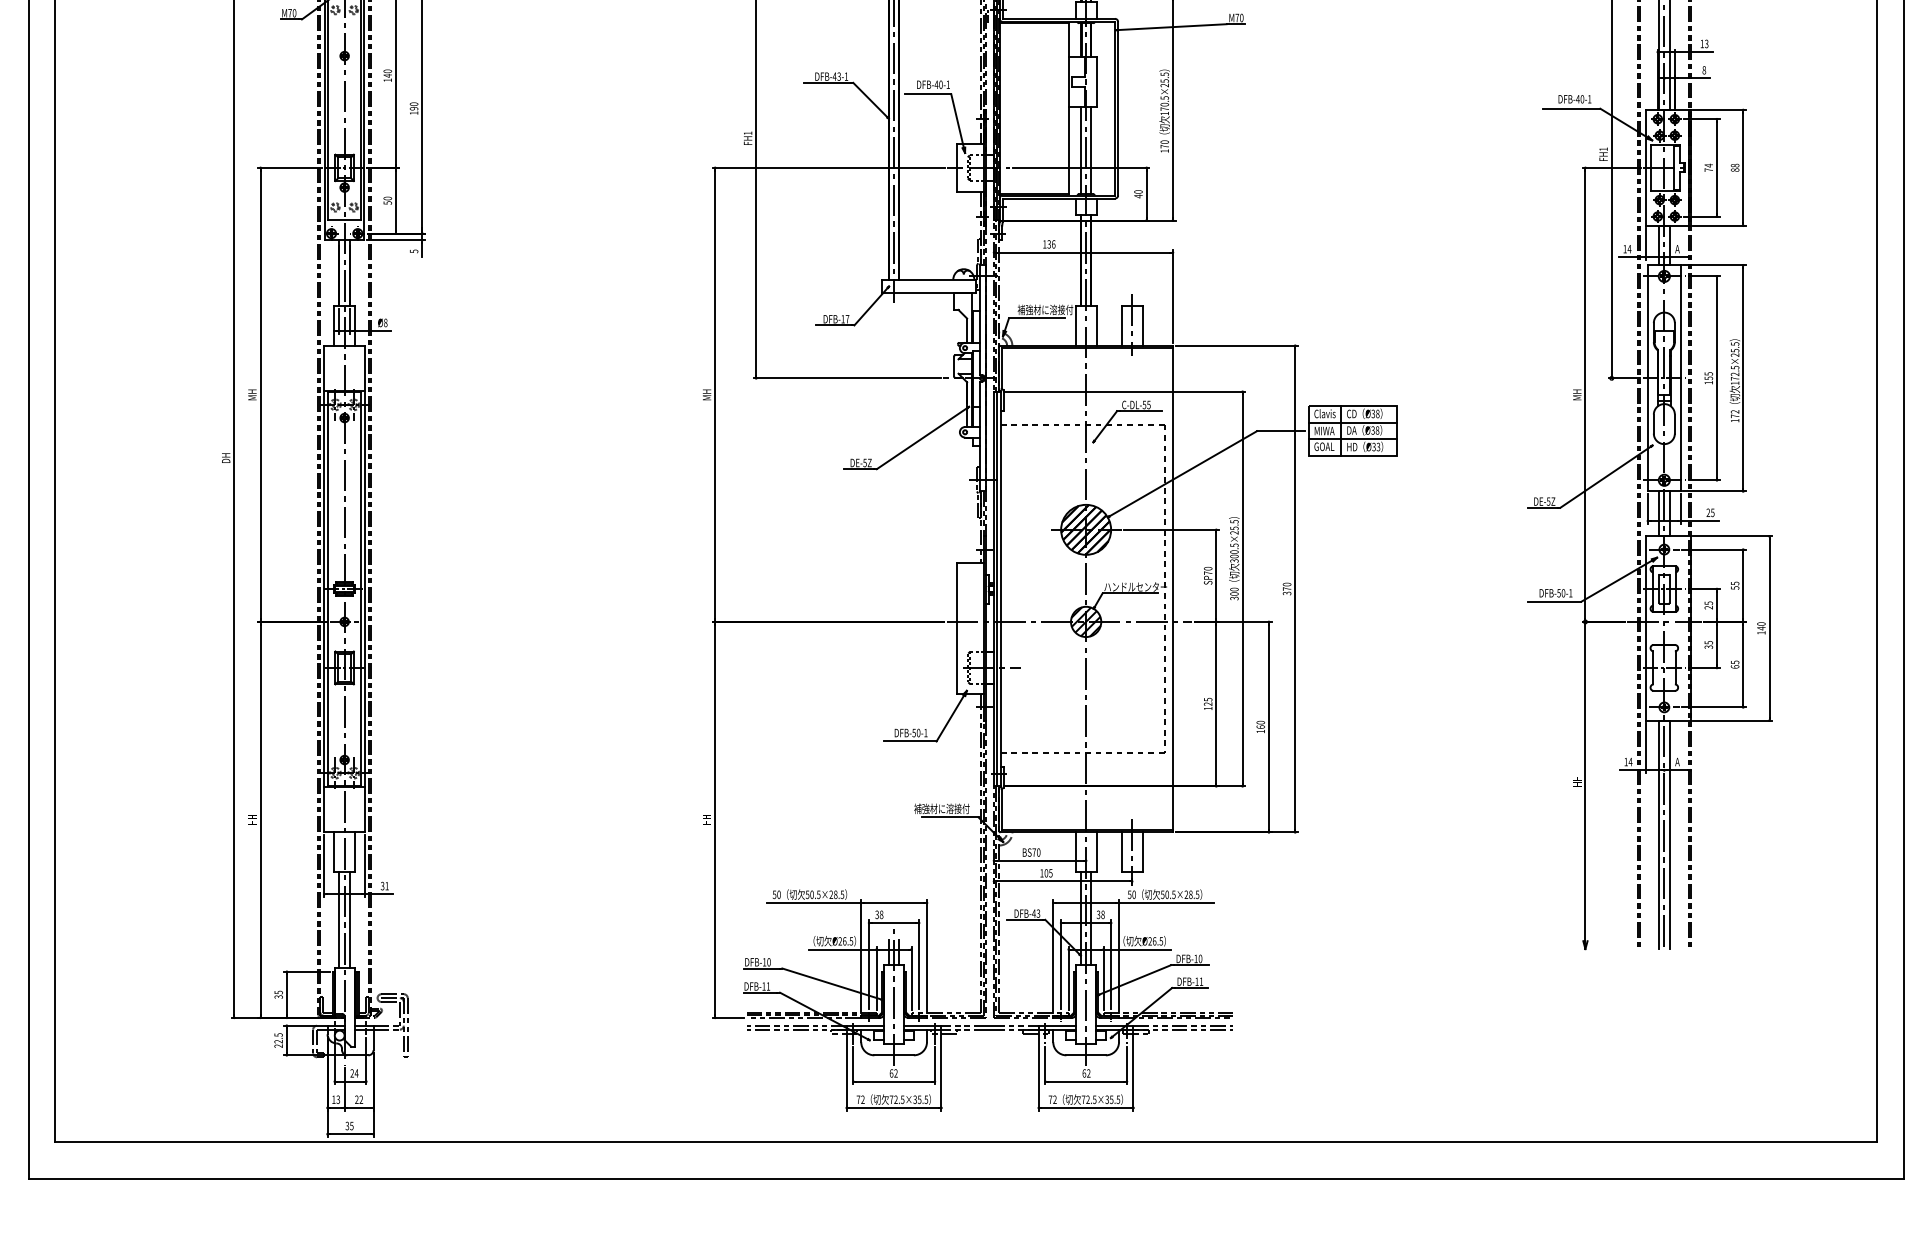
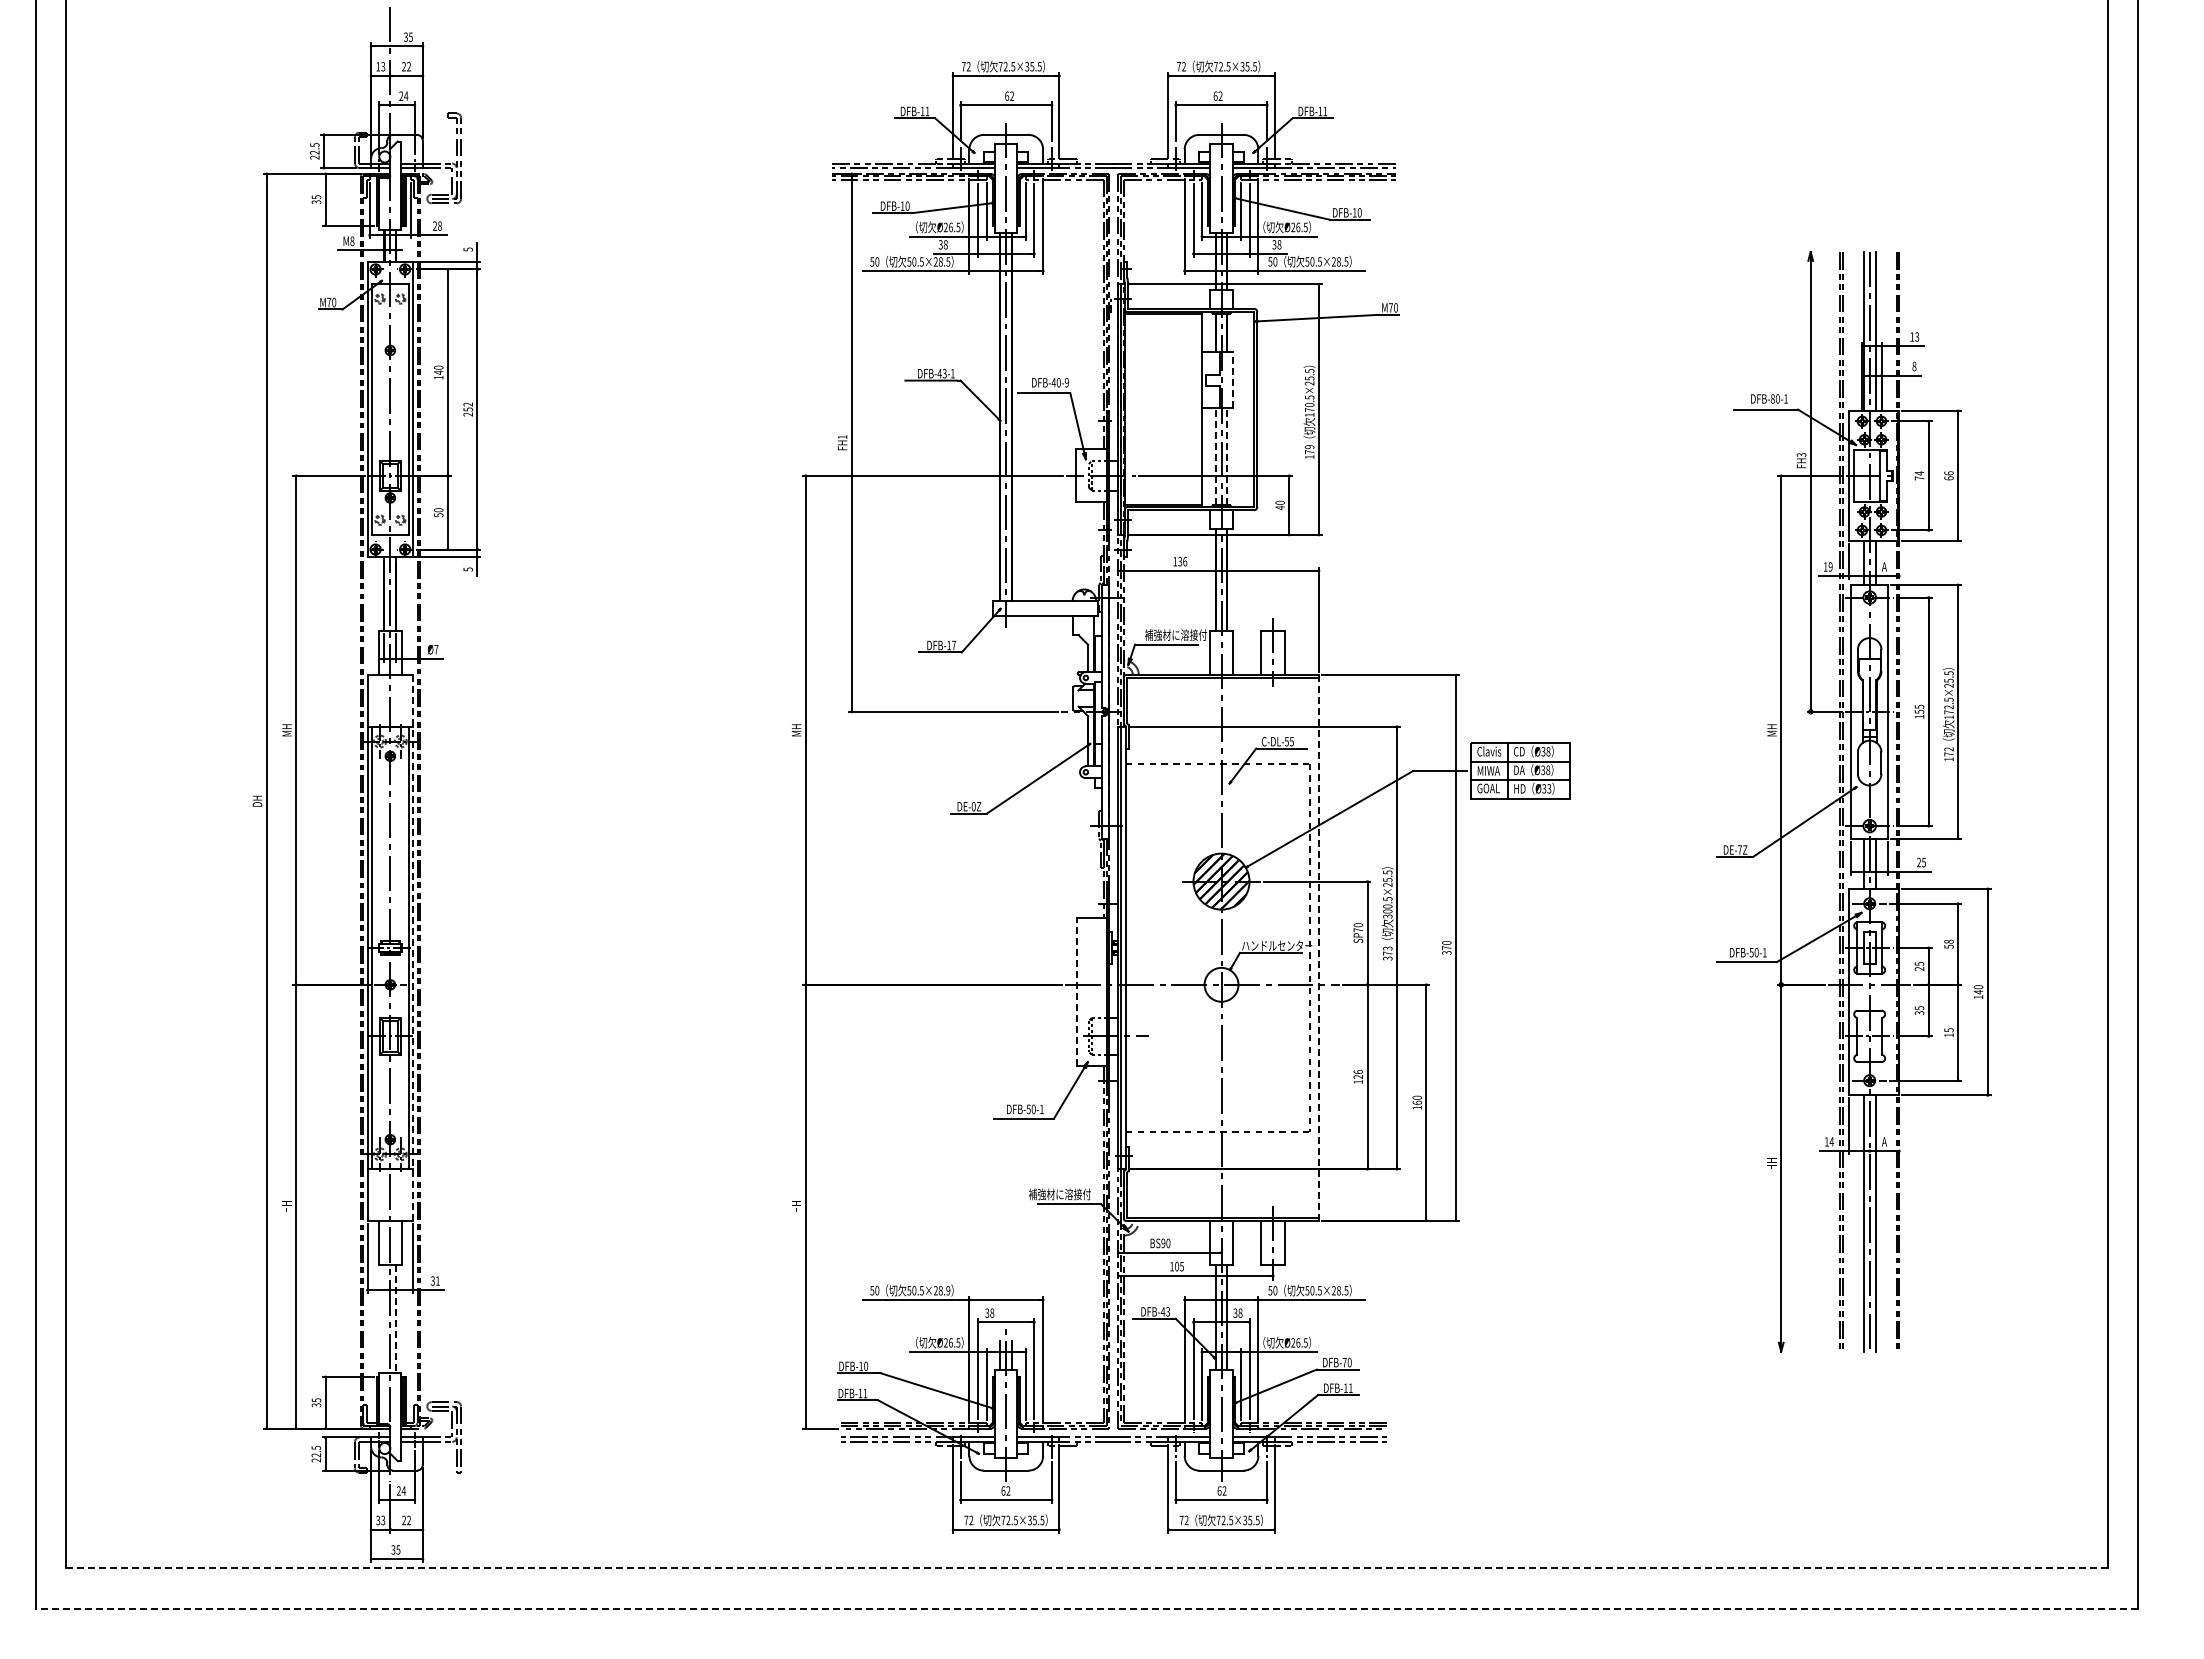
line: (1096, 81) -> (1233, 379), solid -> dashed
text: (947, 84) -> (1066, 382), DFB-40-1 -> DFB-40-9
text: (1577, 98) -> (1772, 398), DFB-40-1 -> DFB-80-1
text: (413, 108) -> (467, 409), 190 -> 252
text: (1164, 142) -> (1309, 447), 170 -> 179
text: (1603, 149) -> (1801, 455), FH1 -> FH3
line: (1080, 150) -> (1215, 456), solid -> dashed
line: (1091, 150) -> (1227, 456), solid -> dashed
text: (1734, 167) -> (1948, 475), 88 -> 66
text: (1629, 248) -> (1830, 566), 14 -> 19
text: (385, 322) -> (436, 649), Ø8 -> Ø7
text: (864, 462) -> (973, 806), DE-5Z -> DE-0Z
text: (1548, 501) -> (1739, 849), DE-5Z -> DE-7Z
text: (1734, 583) -> (1948, 941), 55 -> 58
line: (365, 588) -> (413, 947), solid -> dashed
line: (1172, 588) -> (1318, 947), solid -> dashed
text: (1234, 591) -> (1387, 950), 300 -> 373
hatch: (1086, 621) -> (1221, 984), removed
line: (957, 628) -> (1077, 992), solid -> dashed
text: (1734, 667) -> (1948, 1035), 65 -> 15
text: (1208, 699) -> (1358, 1071), 125 -> 126
text: (1034, 852) -> (1163, 1243), BS70 -> BS90
text: (842, 894) -> (948, 1290), 50.5×28.5 -> 50.5×28.9
line: (339, 919) -> (384, 1318), removed
line: (350, 919) -> (396, 1318), solid -> dashed
text: (1195, 958) -> (1344, 1362), DFB-10 -> DFB-70
text: (334, 1099) -> (378, 1520), 13 -> 33
line: (965, 1142) -> (1086, 1568), solid -> dashed
line: (965, 1179) -> (1086, 1609), solid -> dashed

